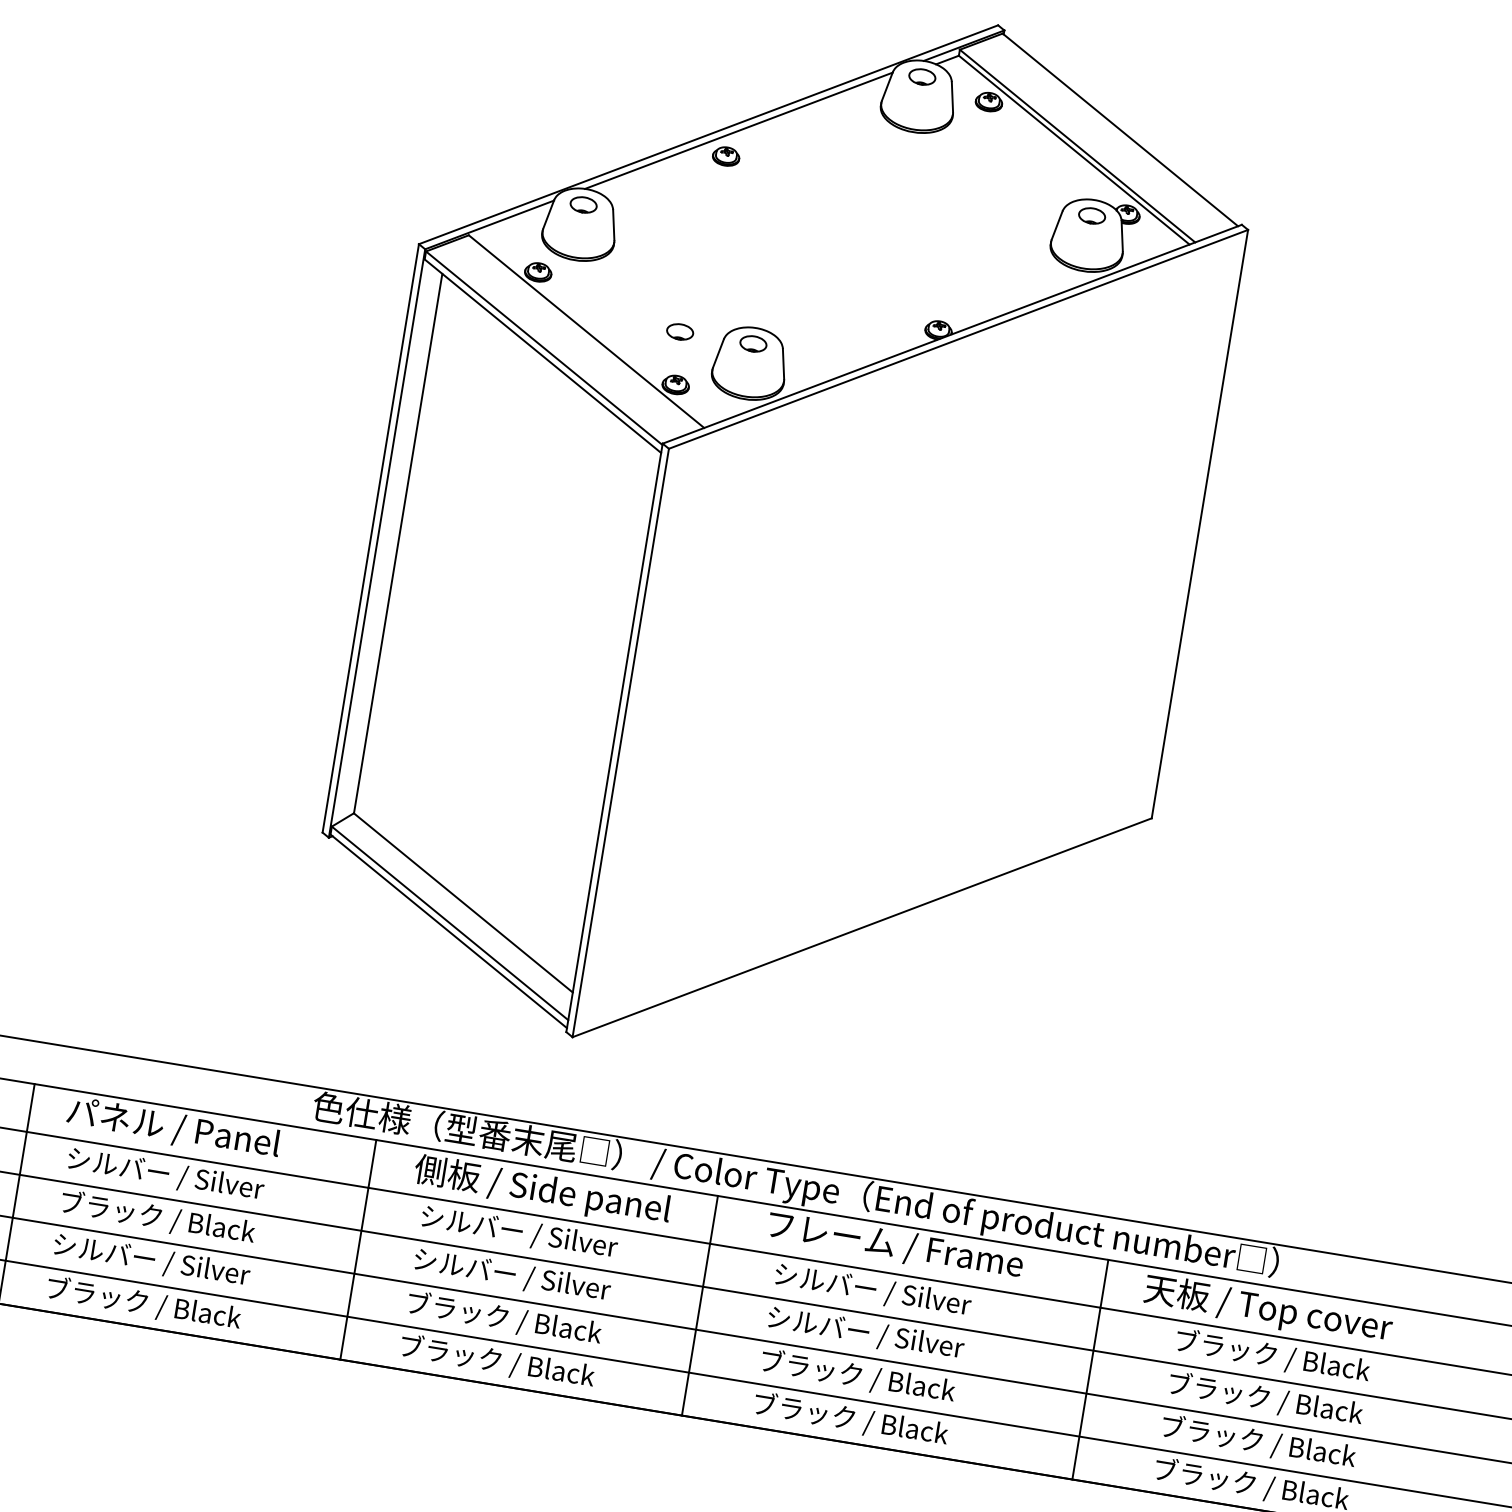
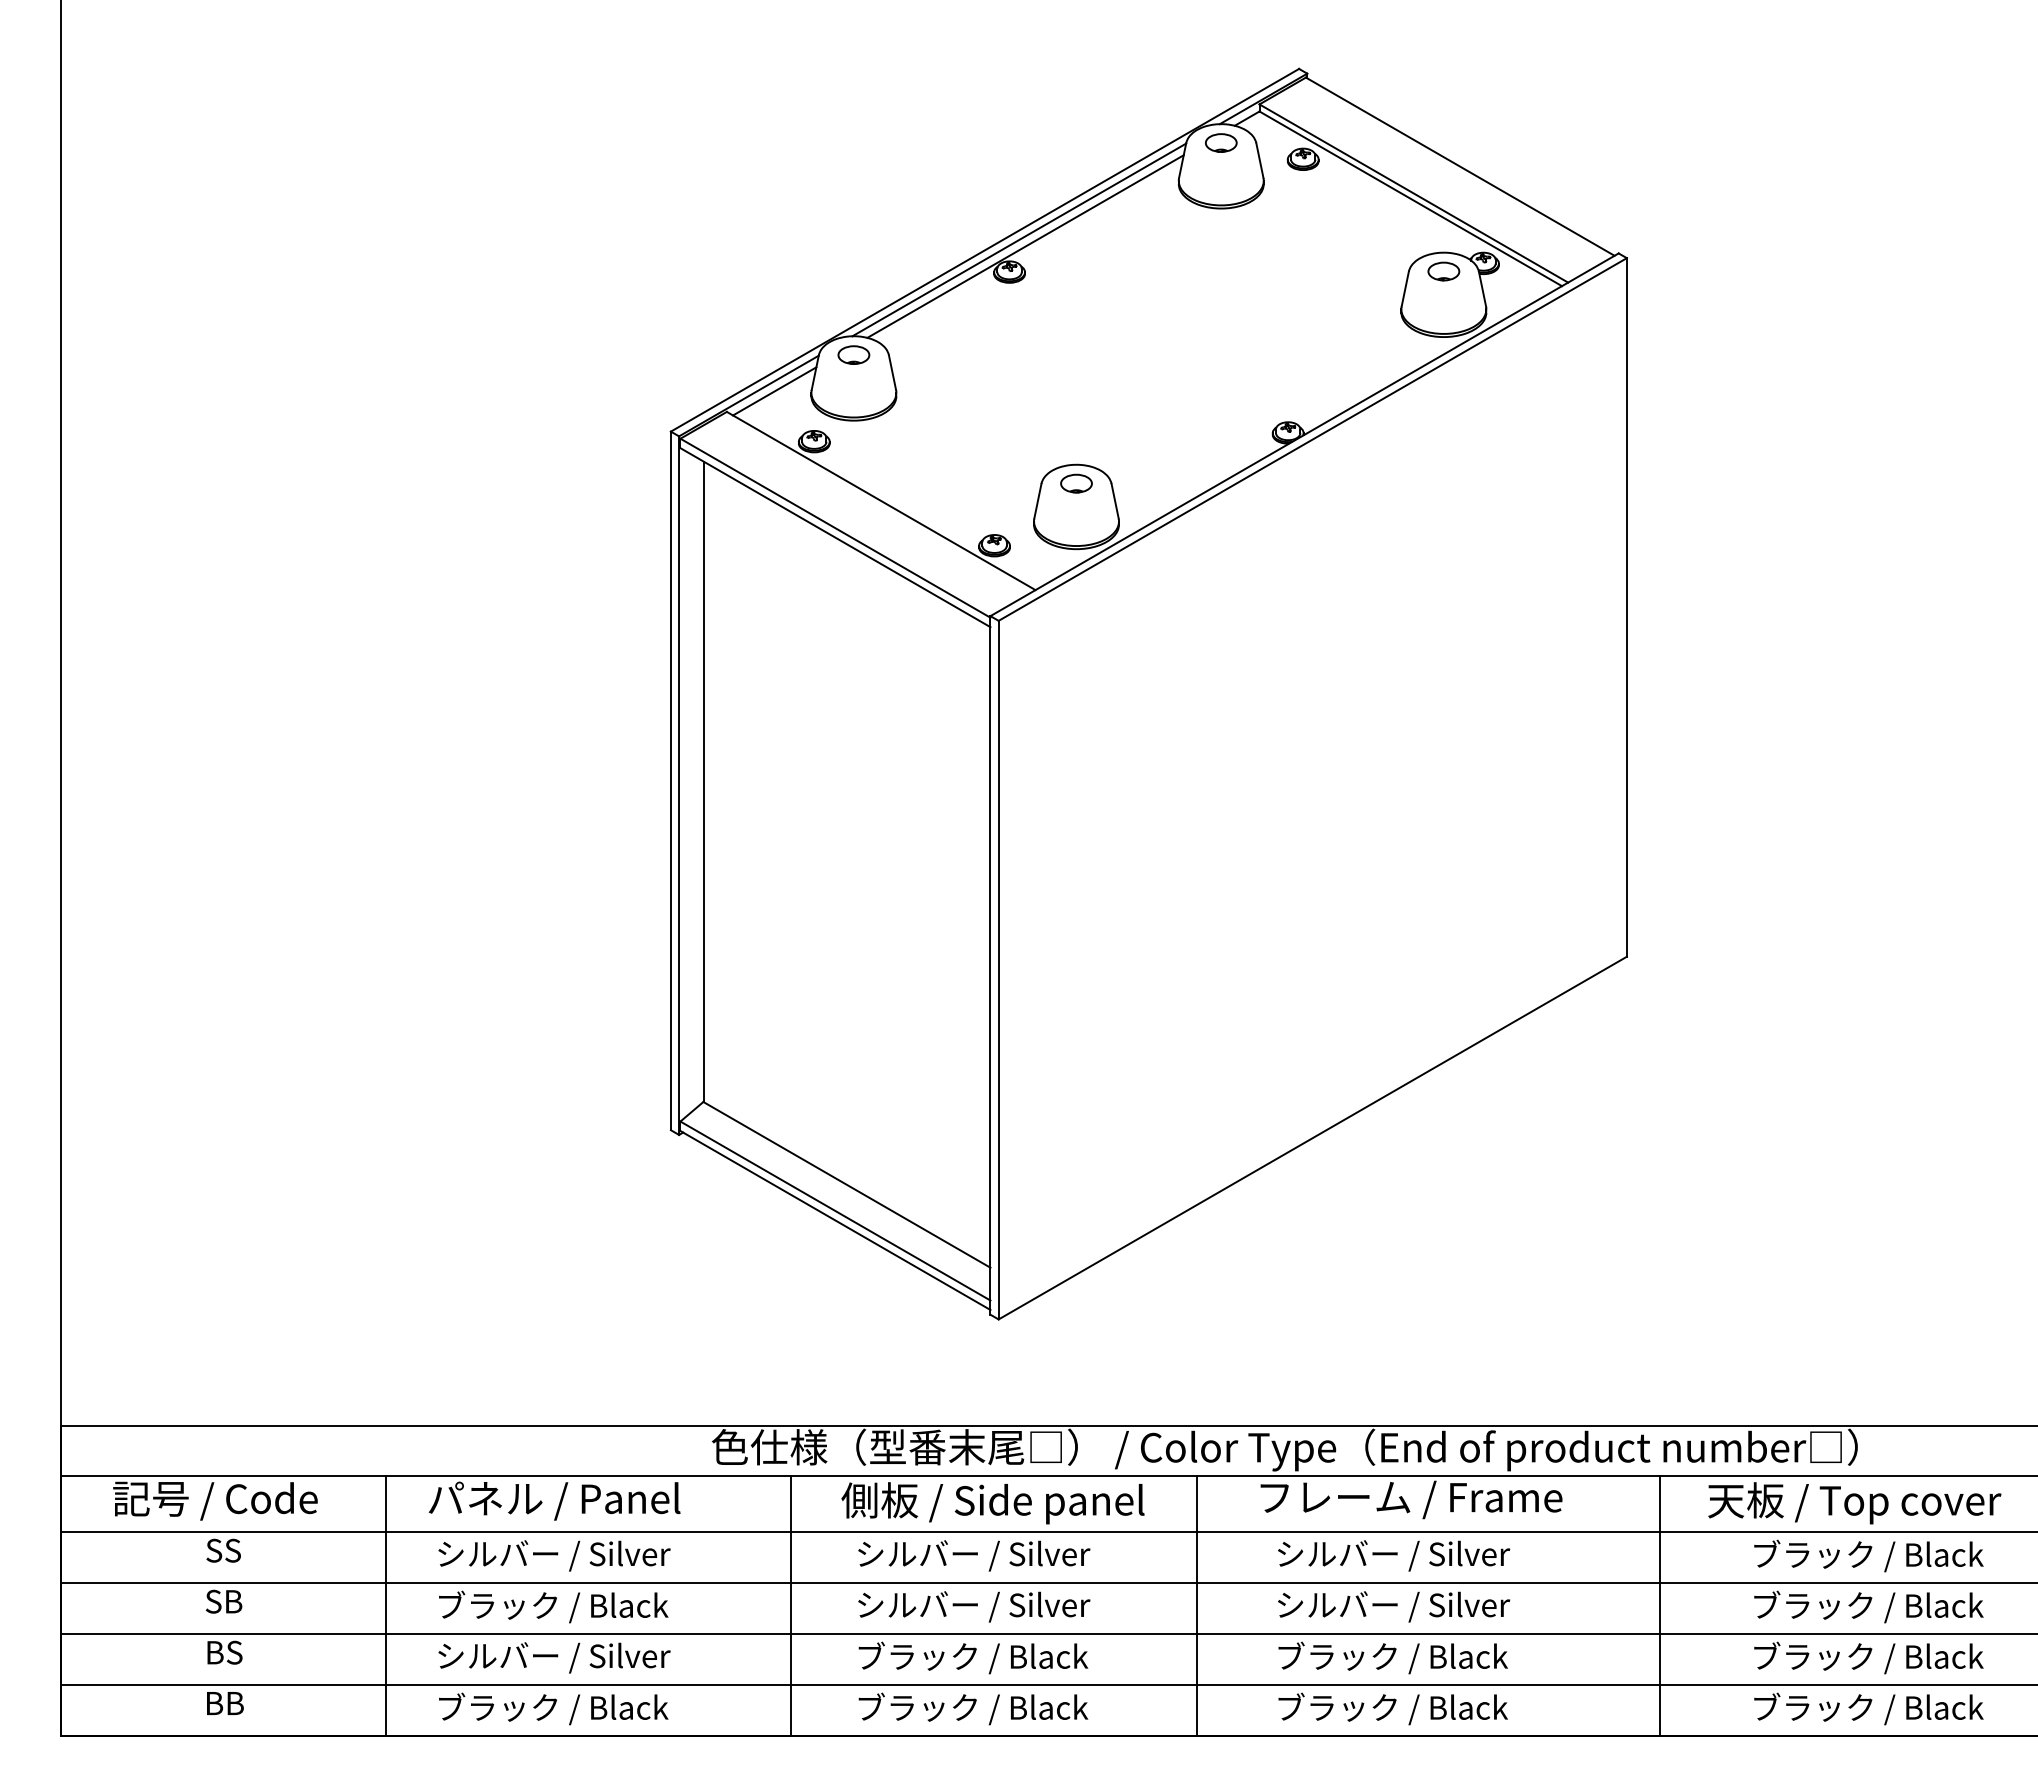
line: (743, 137) -> (1025, 246), added
line: (511, 224) -> (774, 391), added
part: (680, 331) -> (989, 483), removed

